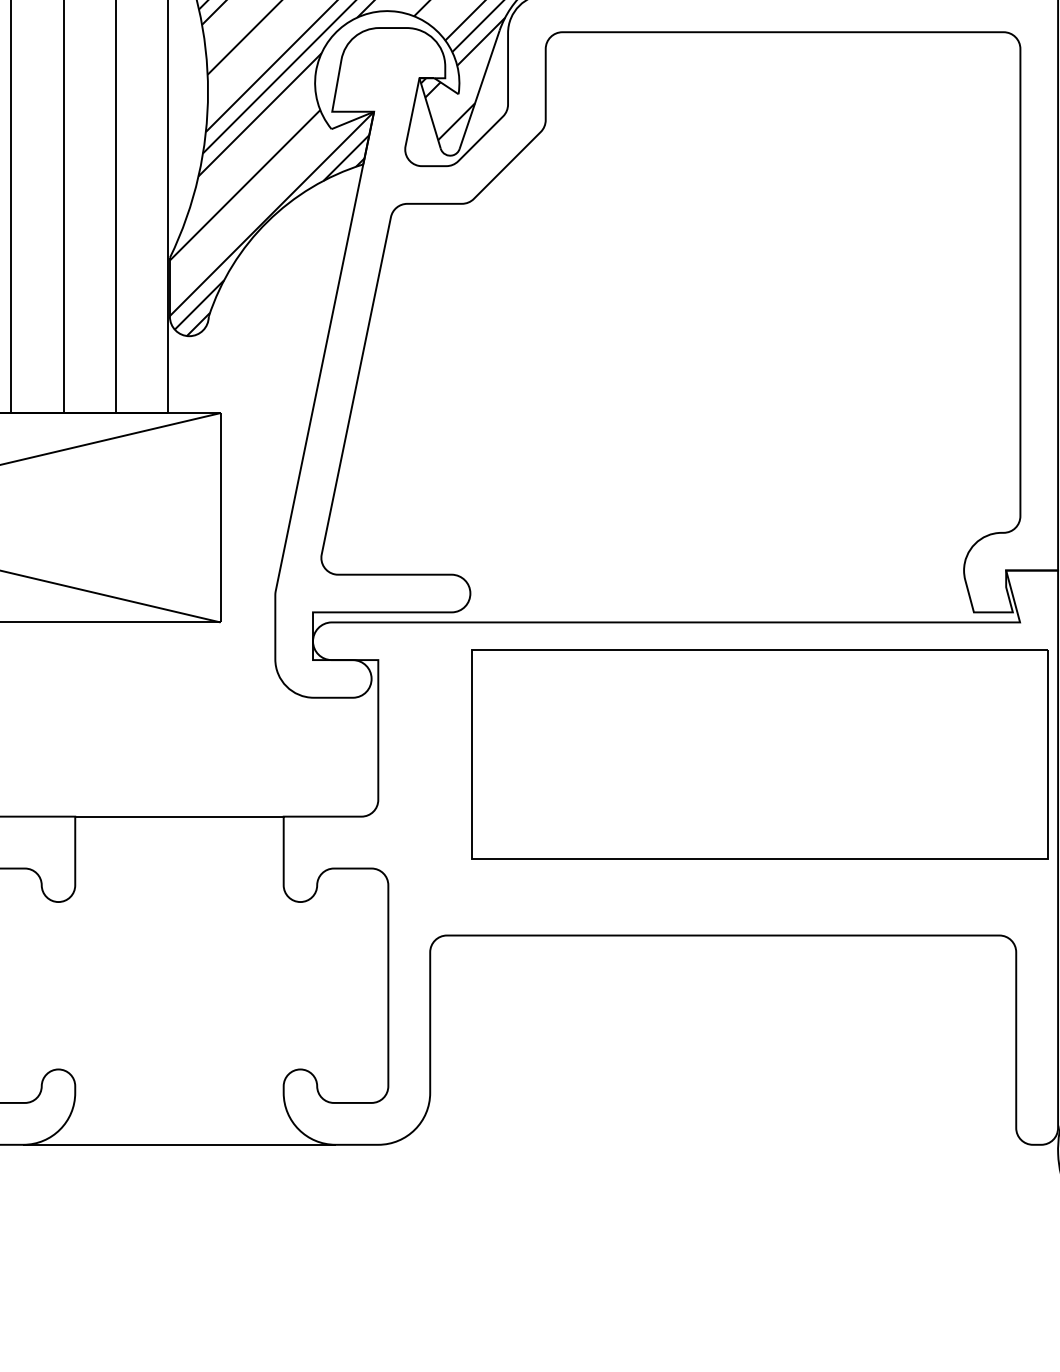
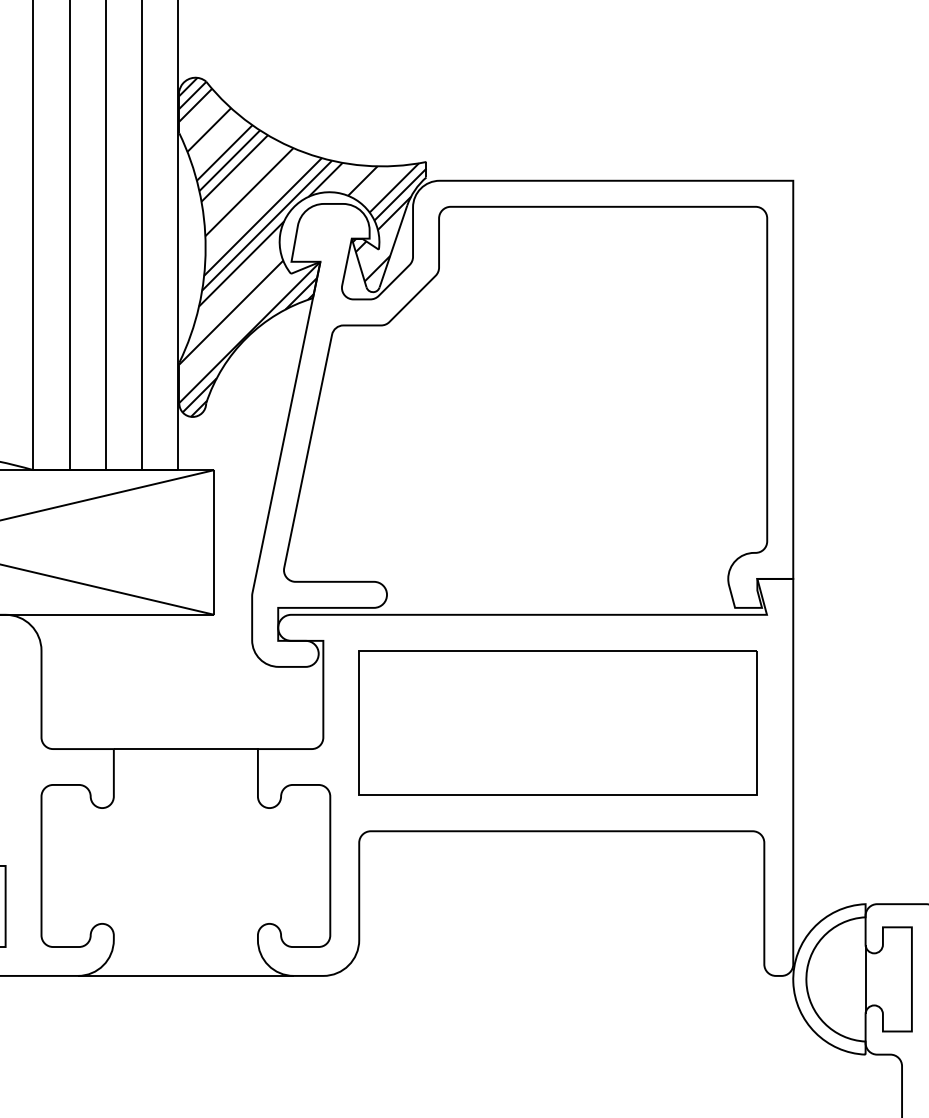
part: (758, 753) -> (557, 722), moved

